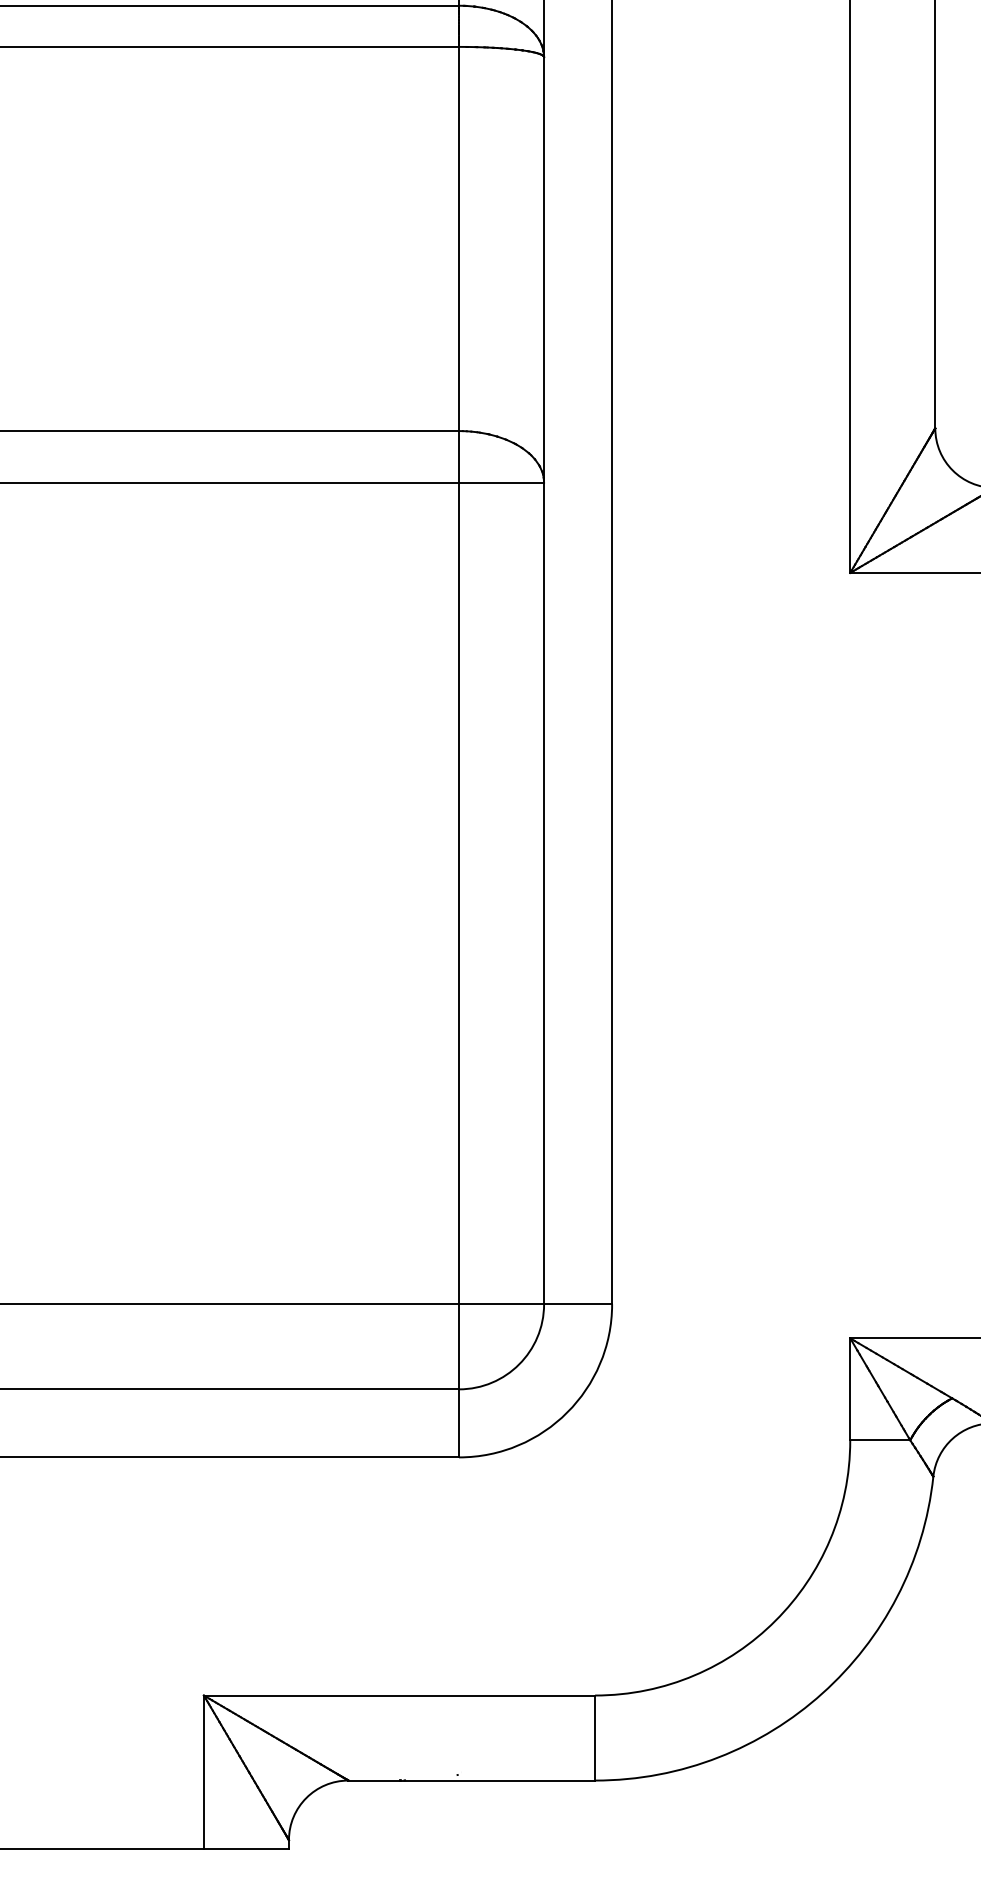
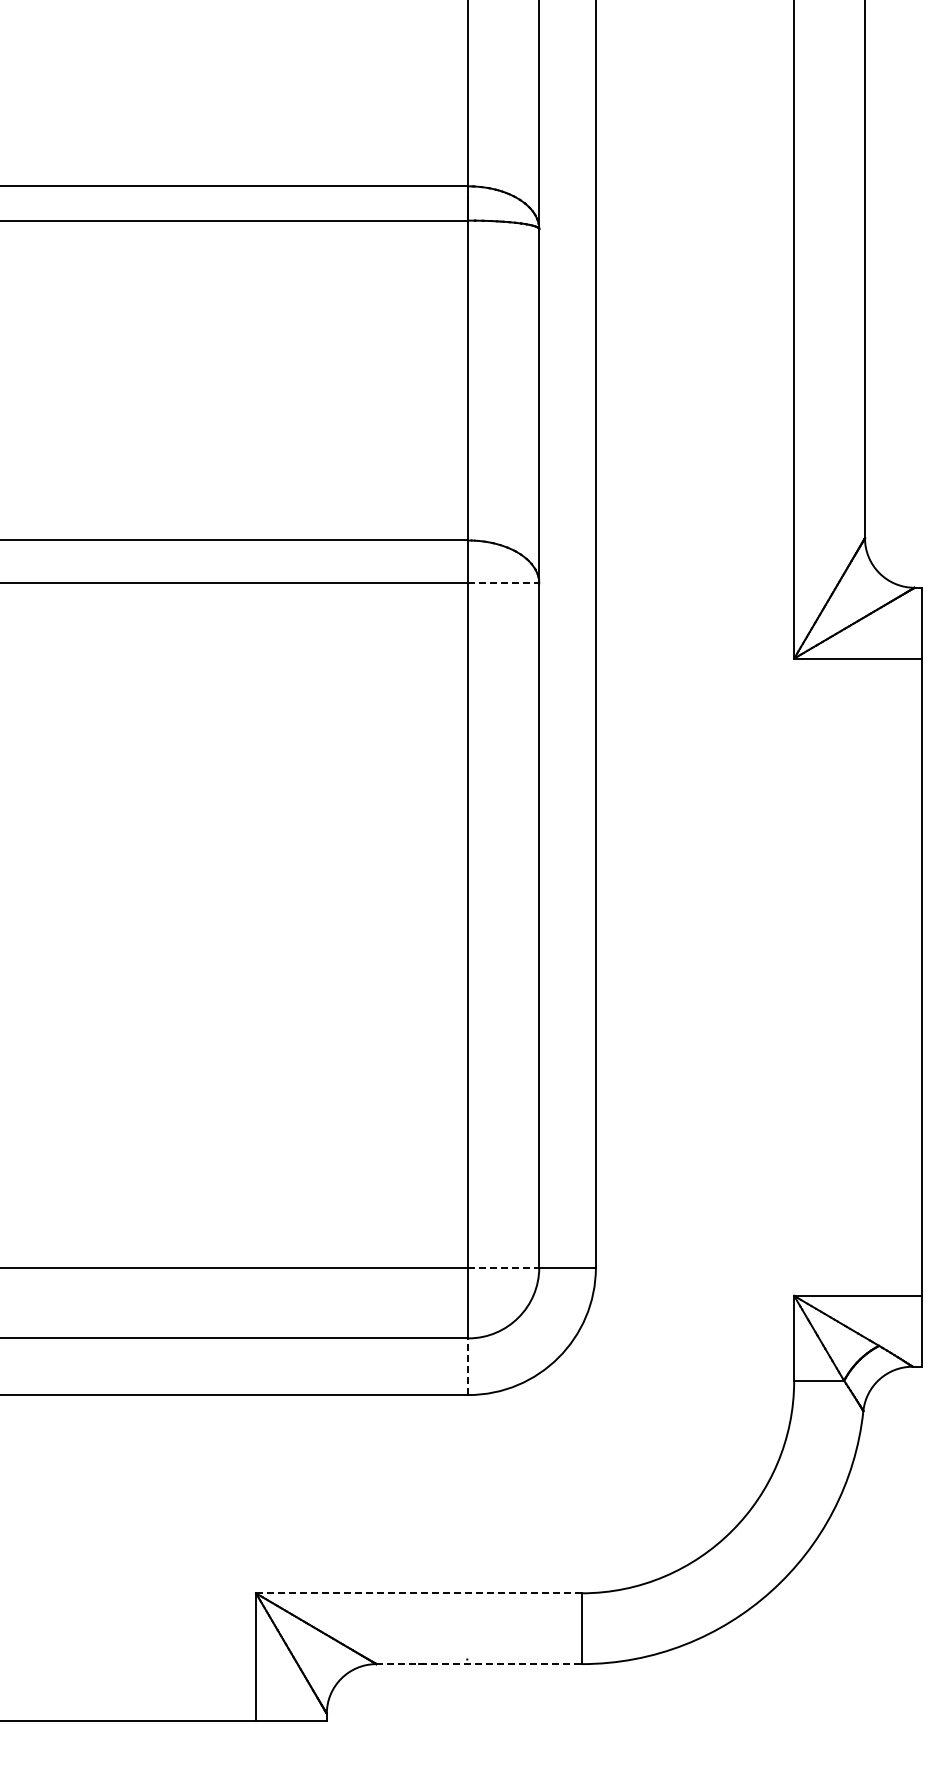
line: (502, 482) -> (504, 583), solid -> dashed
line: (502, 1304) -> (504, 1267), solid -> dashed
line: (459, 1423) -> (468, 1366), solid -> dashed
line: (399, 1695) -> (418, 1593), solid -> dashed
line: (472, 1781) -> (479, 1664), solid -> dashed

